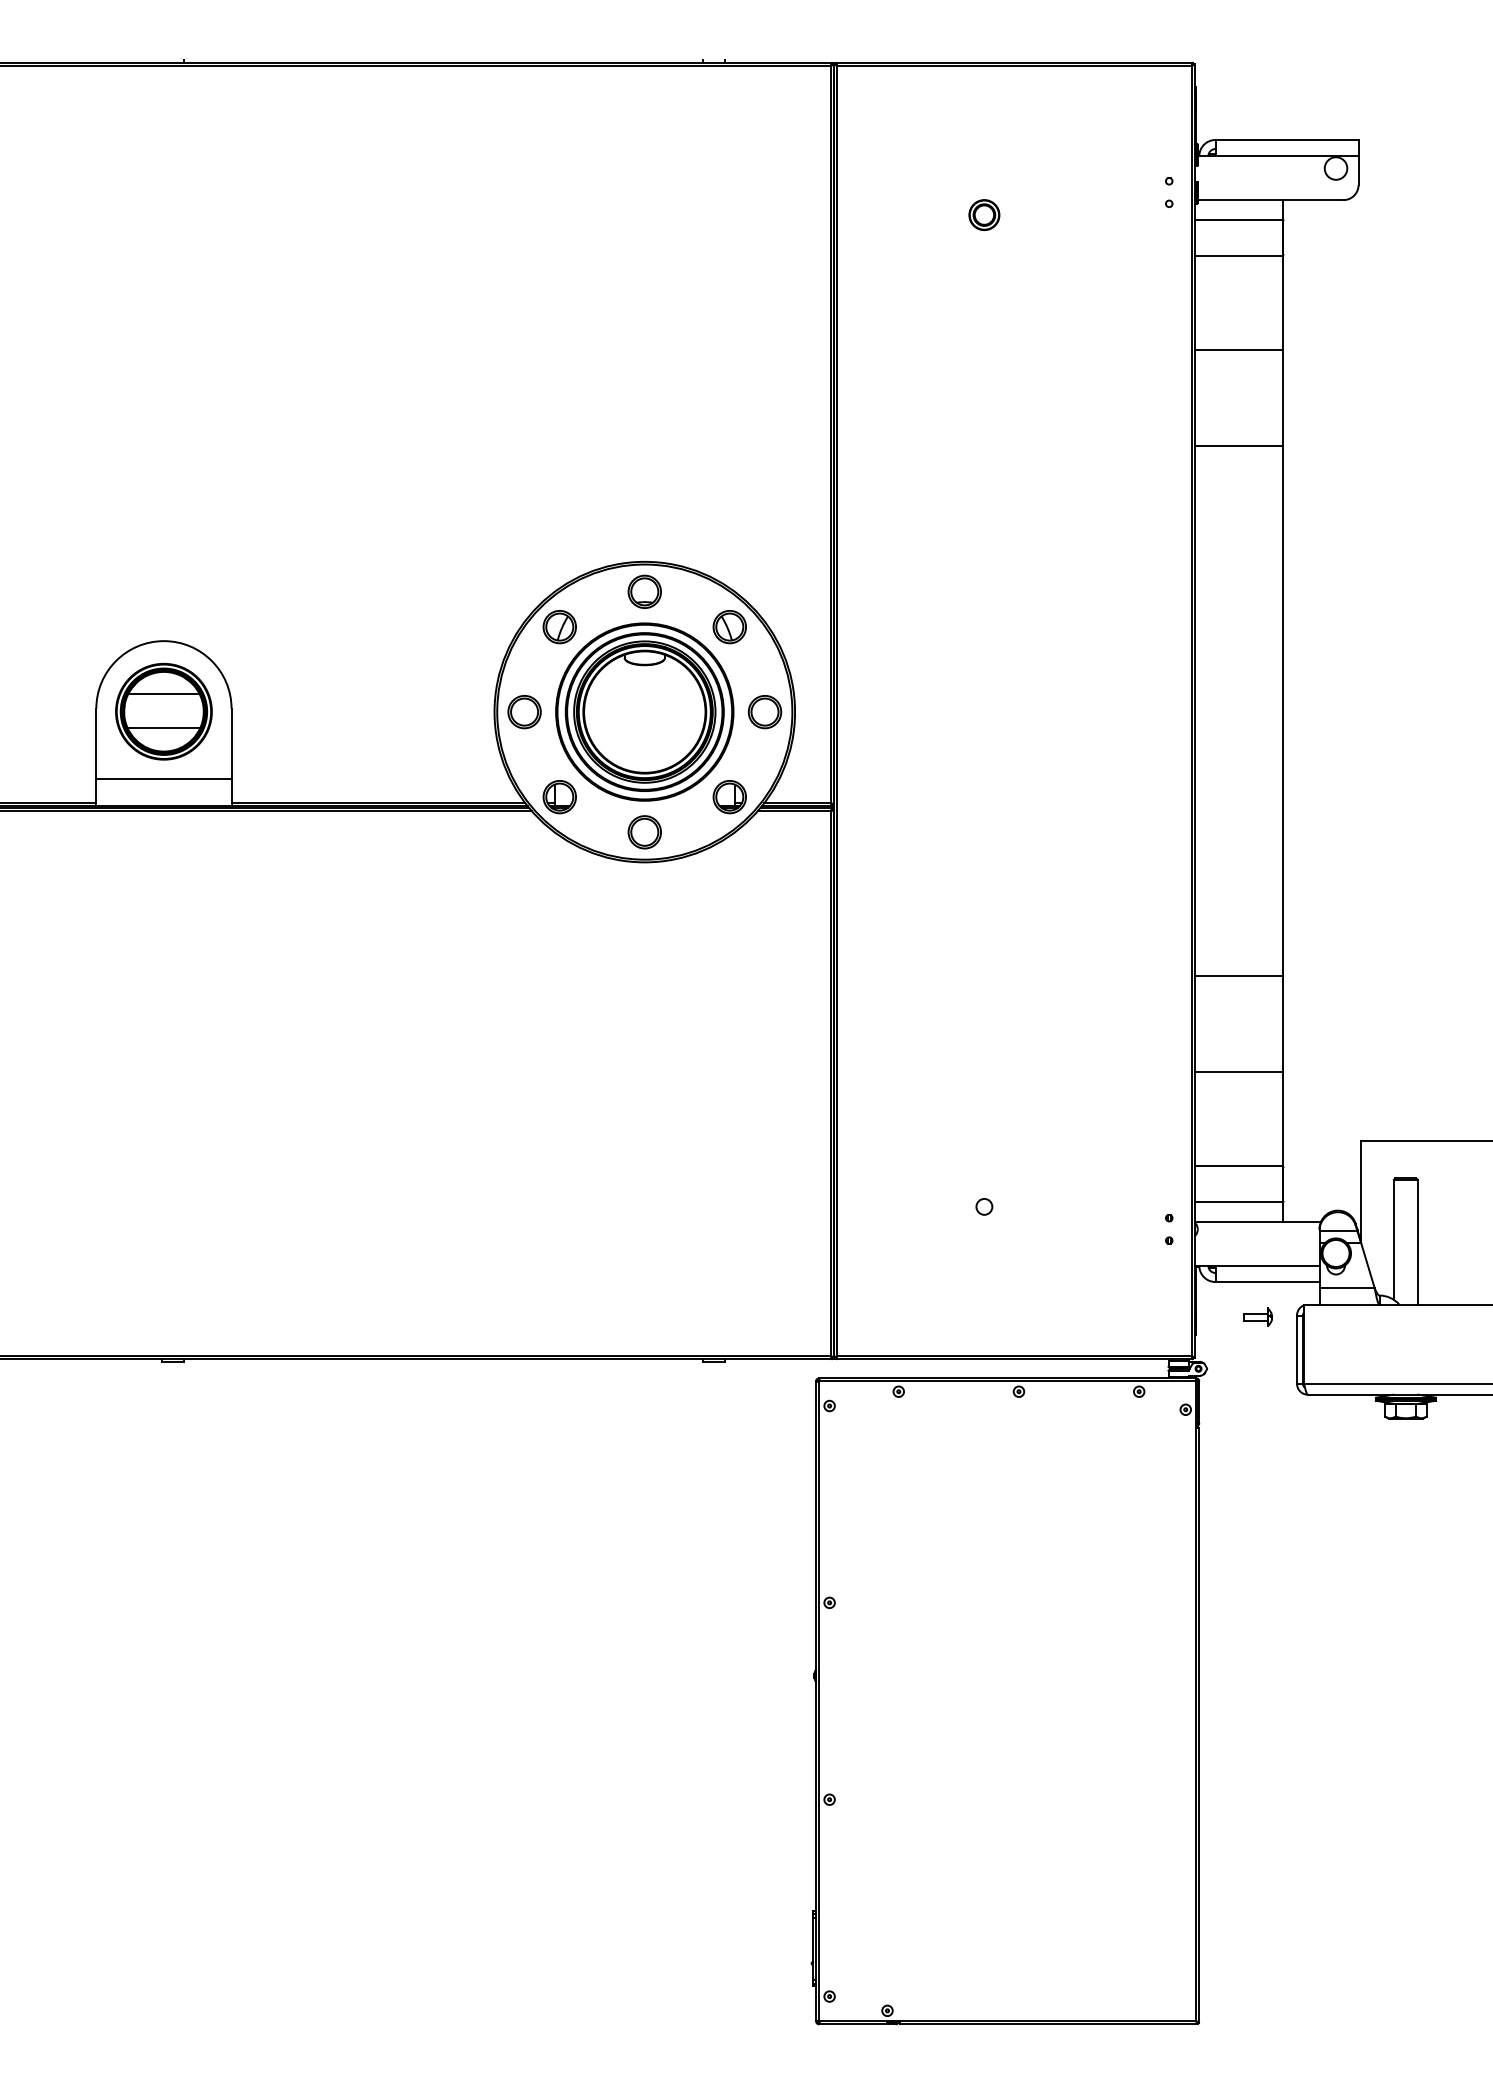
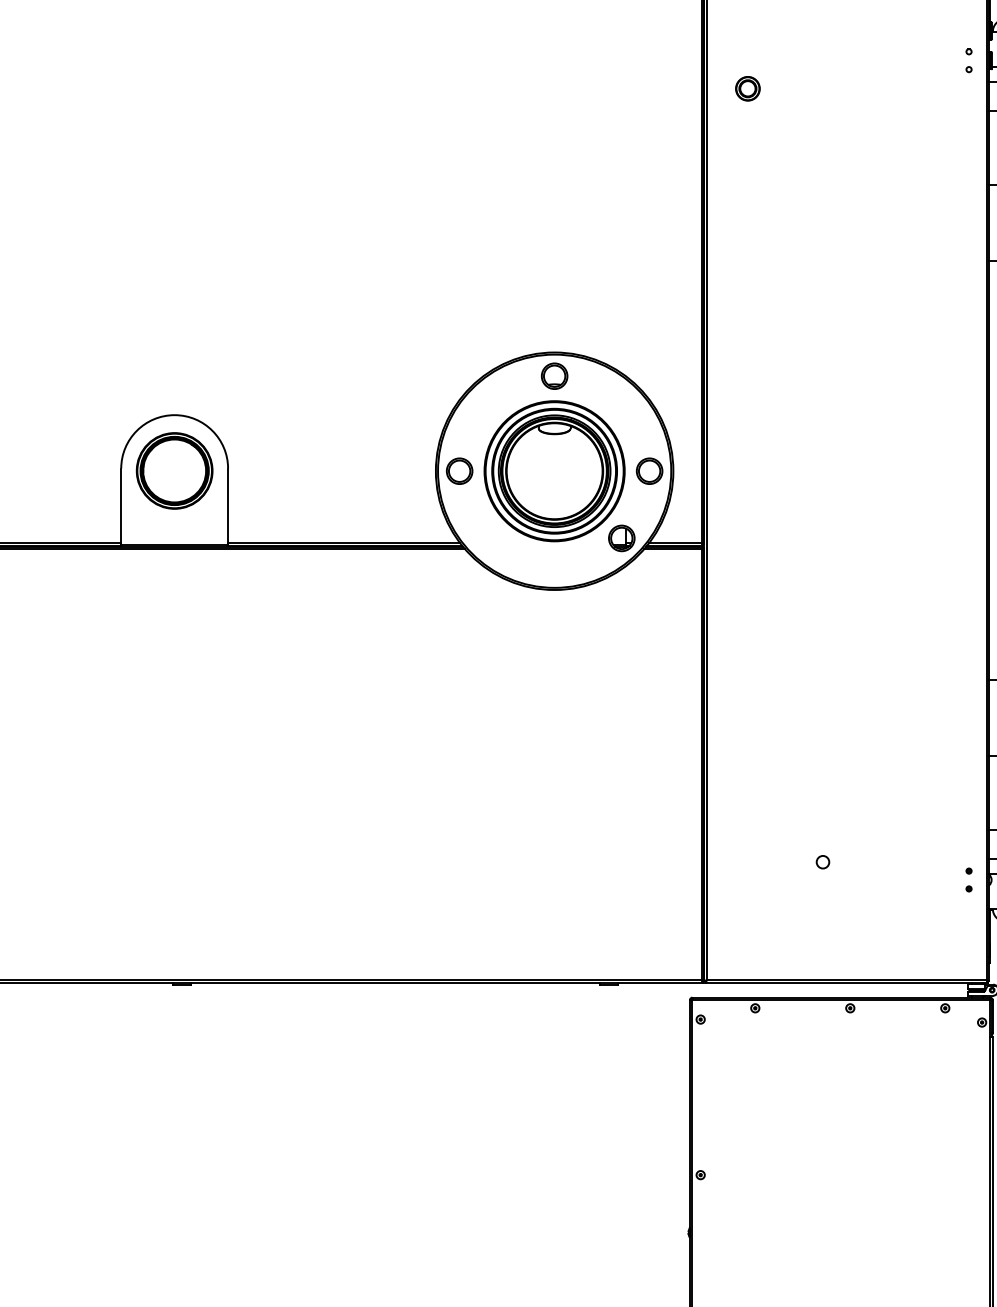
part: (984, 214) -> (747, 88), moved
part: (559, 627) -> (487, 404), removed
part: (729, 627) -> (621, 404), removed
line: (163, 694) -> (174, 457), removed
line: (163, 727) -> (174, 483), removed
line: (163, 779) -> (174, 524), removed
part: (559, 797) -> (487, 538), removed
part: (644, 832) -> (554, 566), removed

